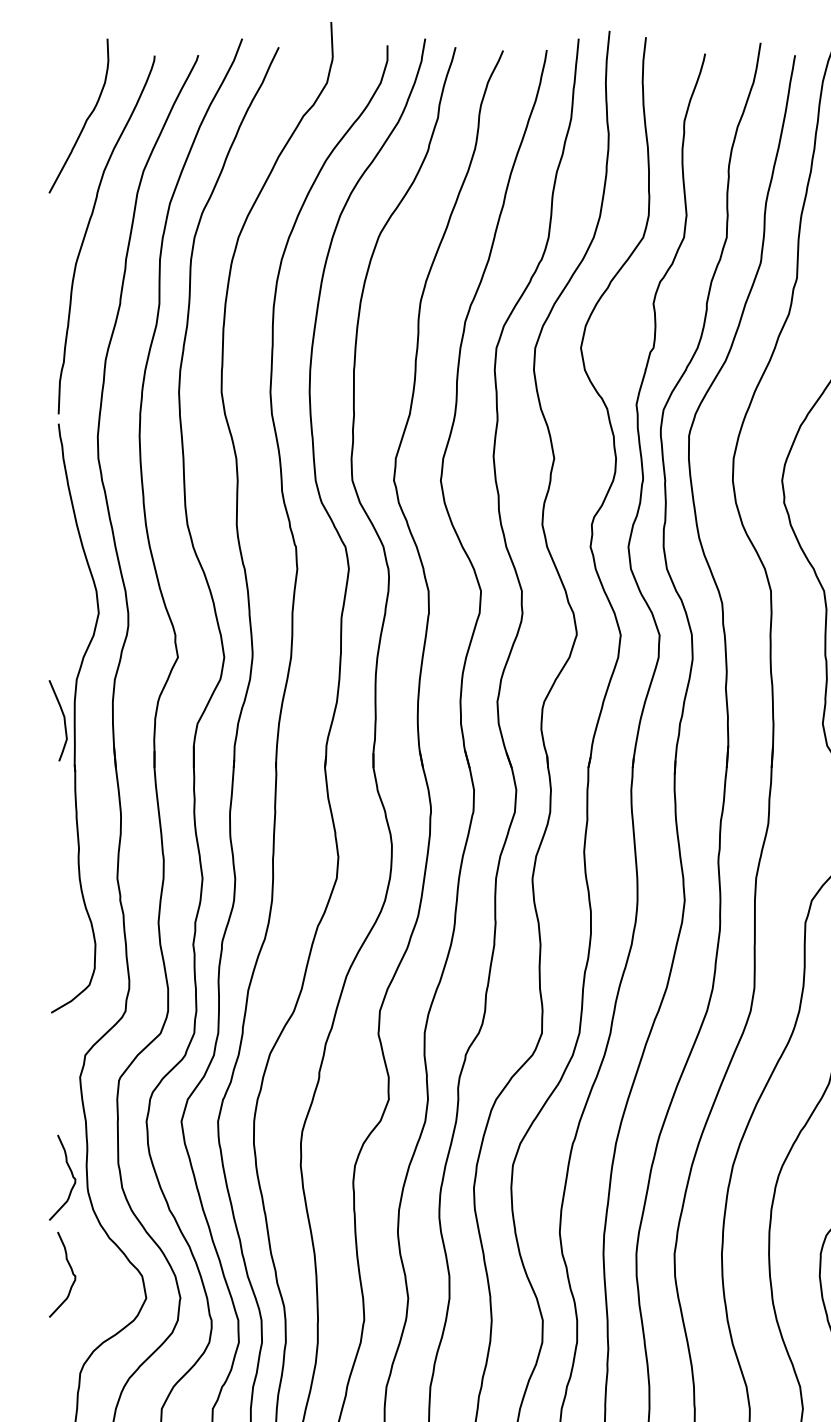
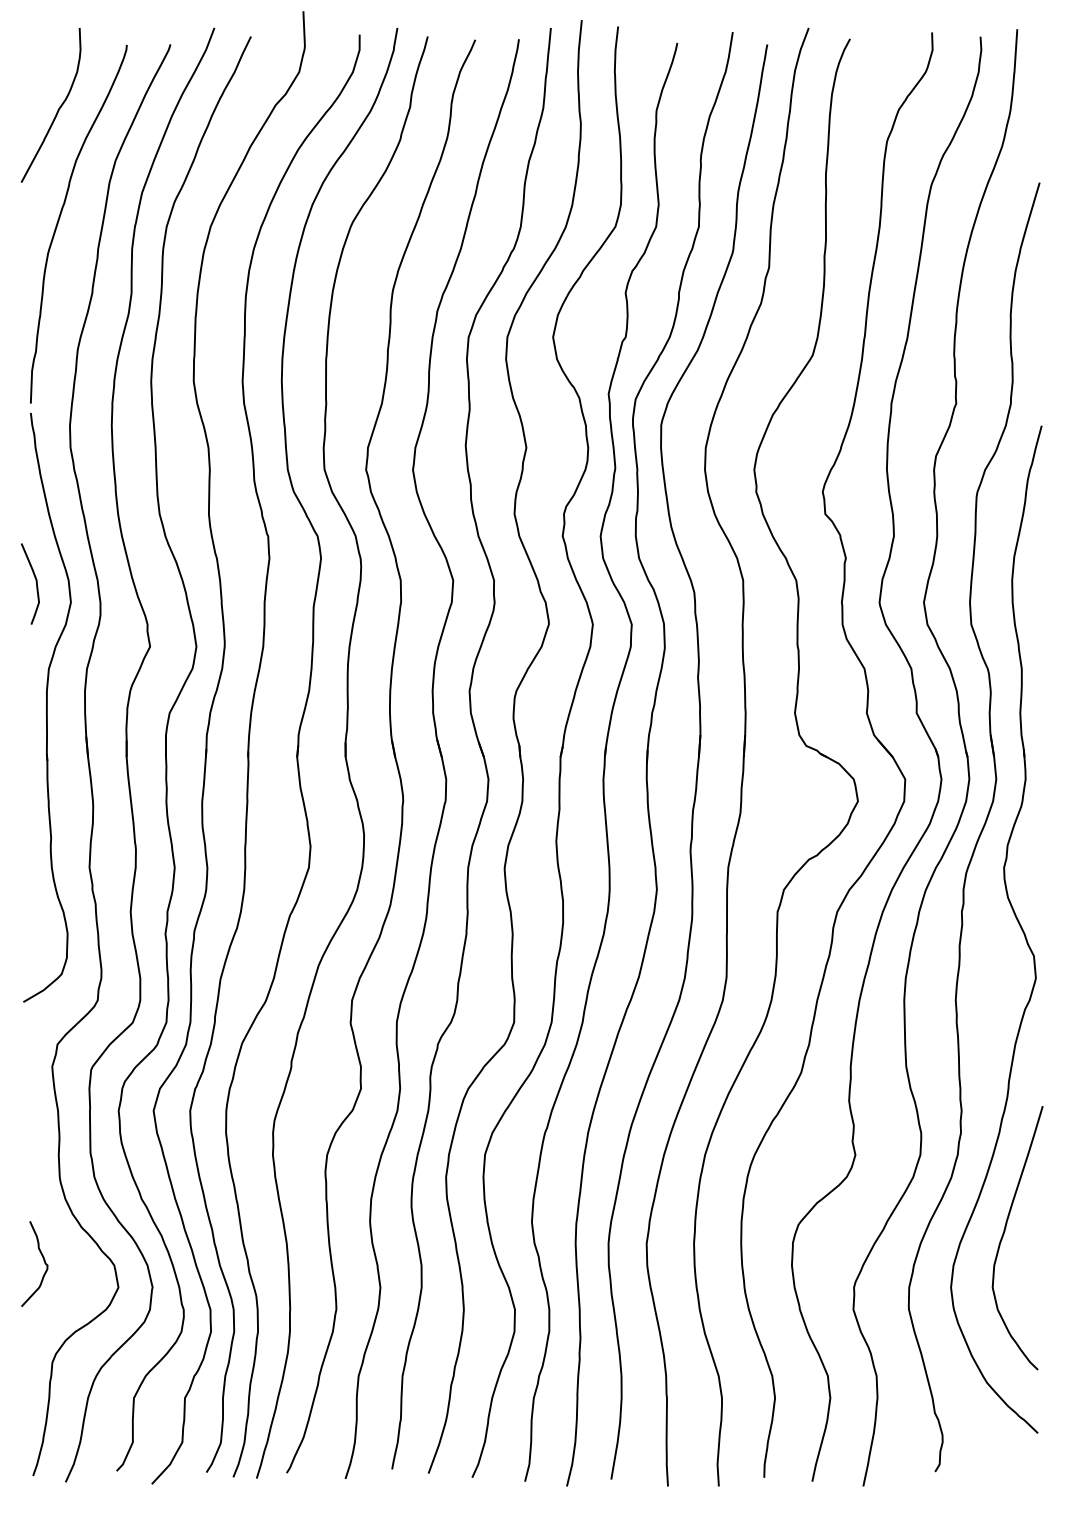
curve: (63, 719) -> (35, 582), moved
curve: (71, 1175) -> (43, 1164), removed

